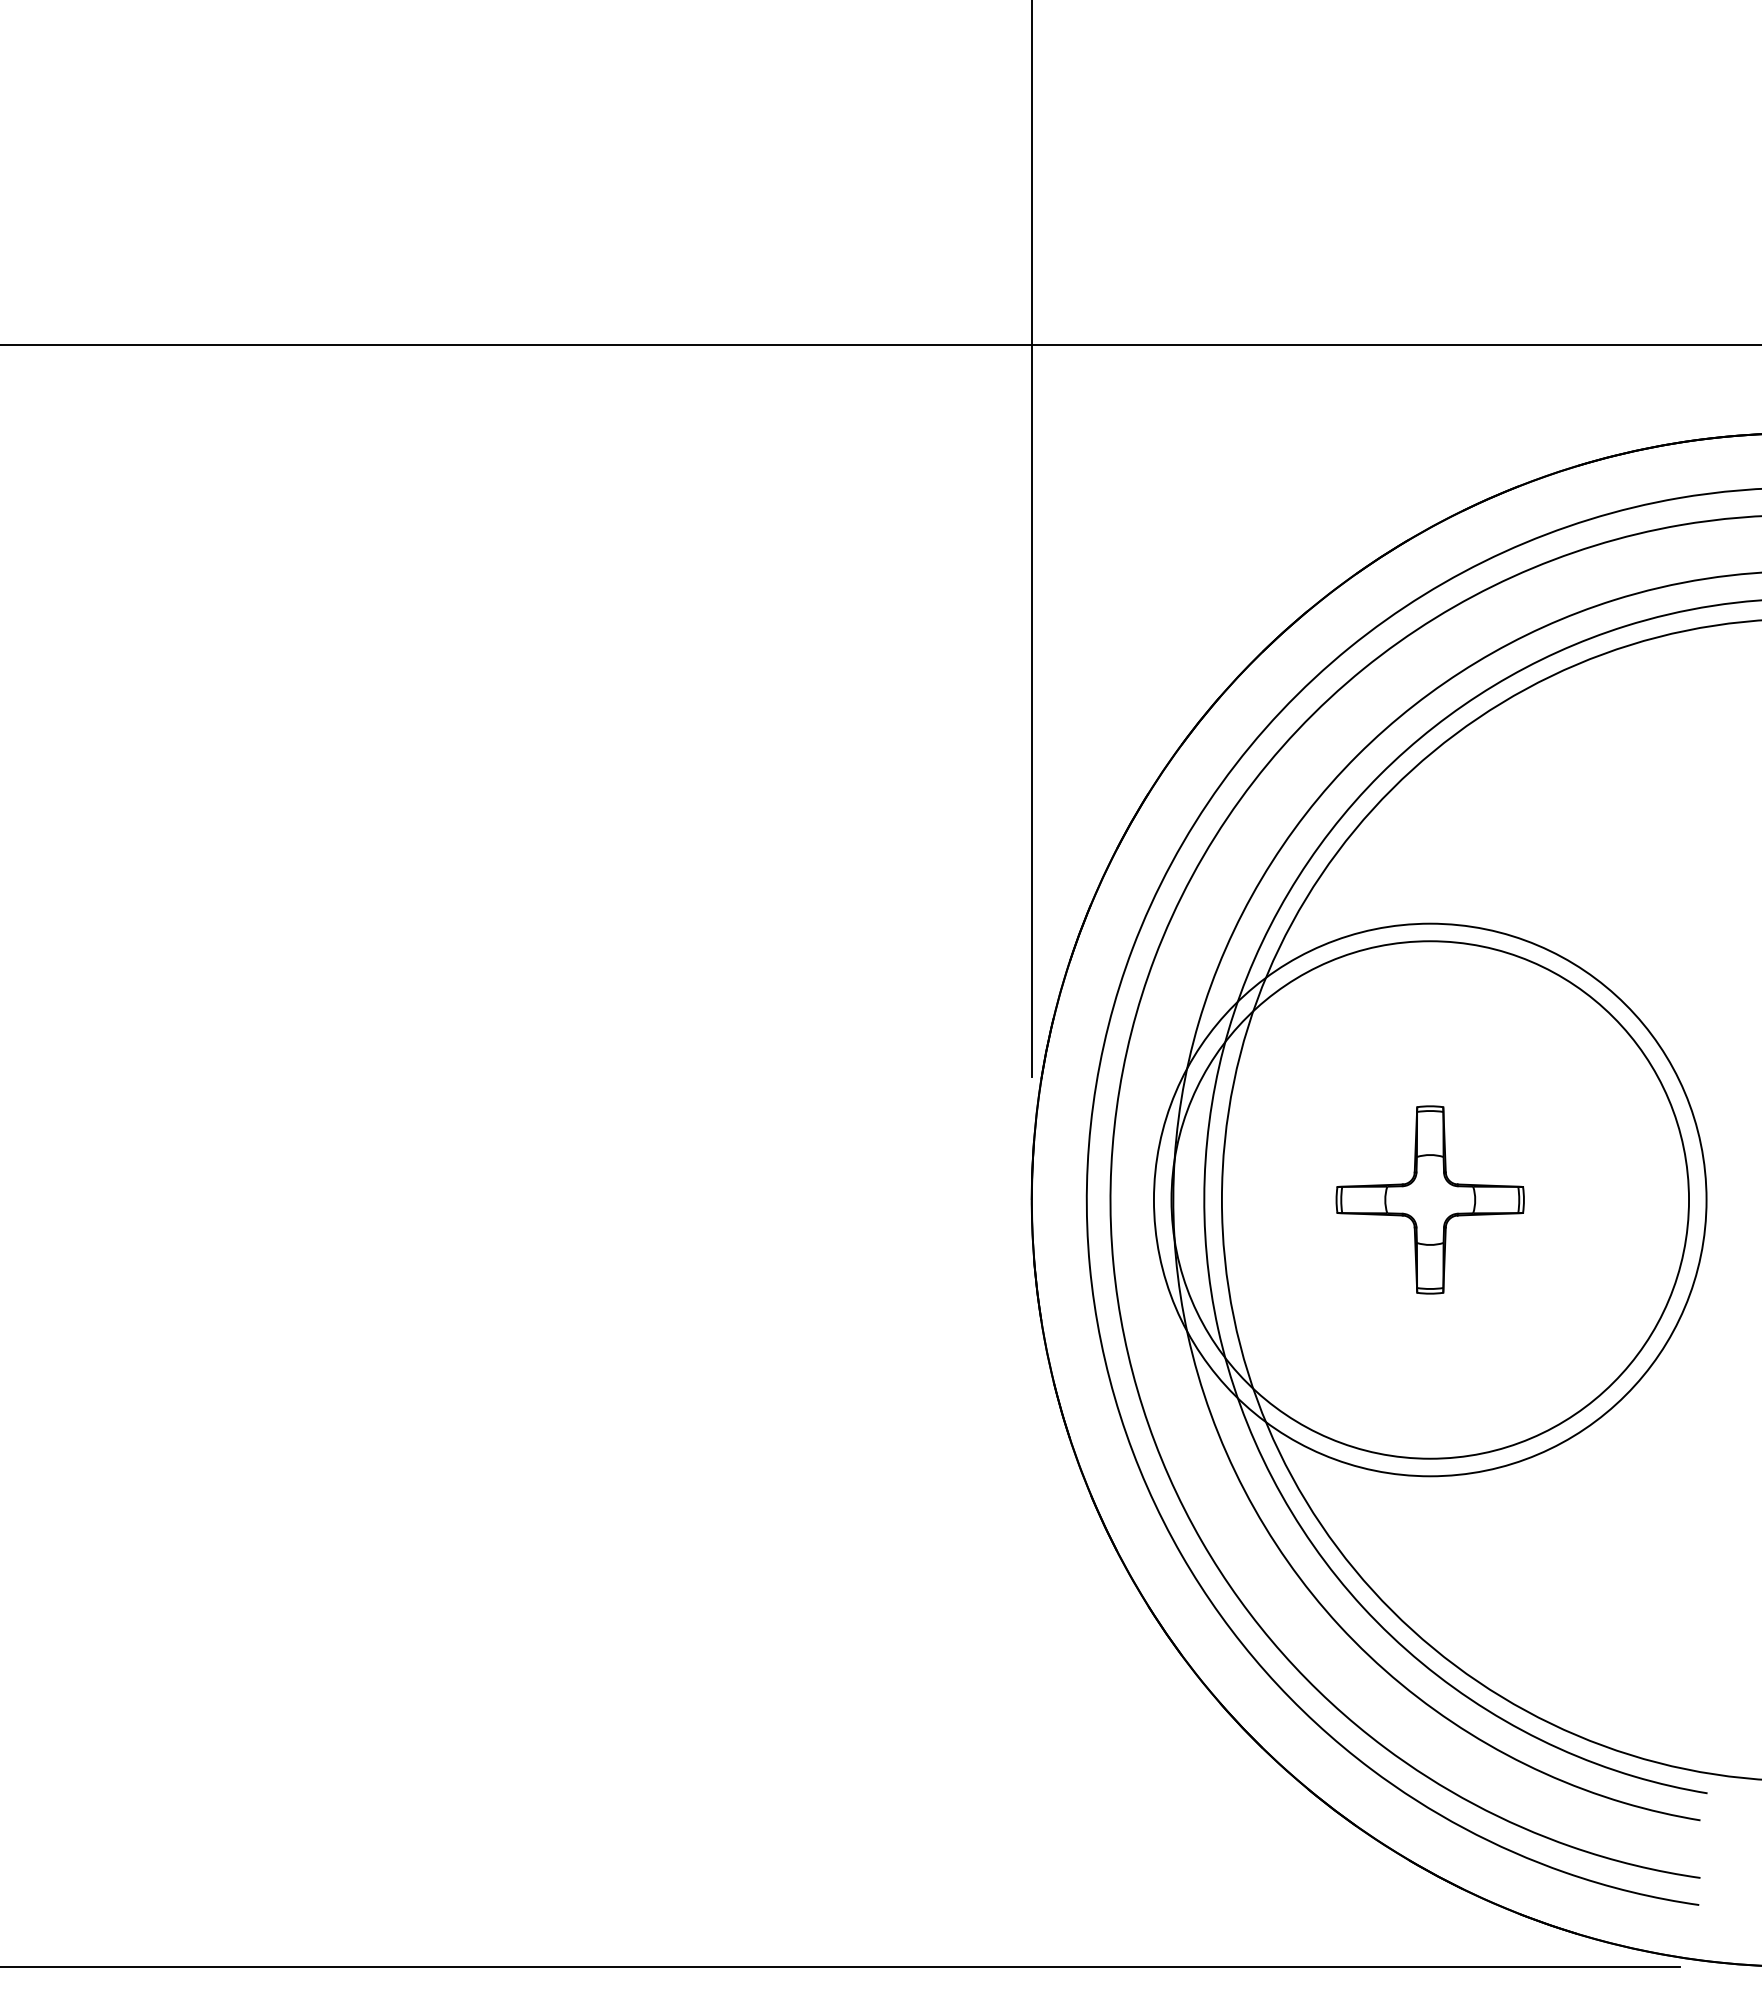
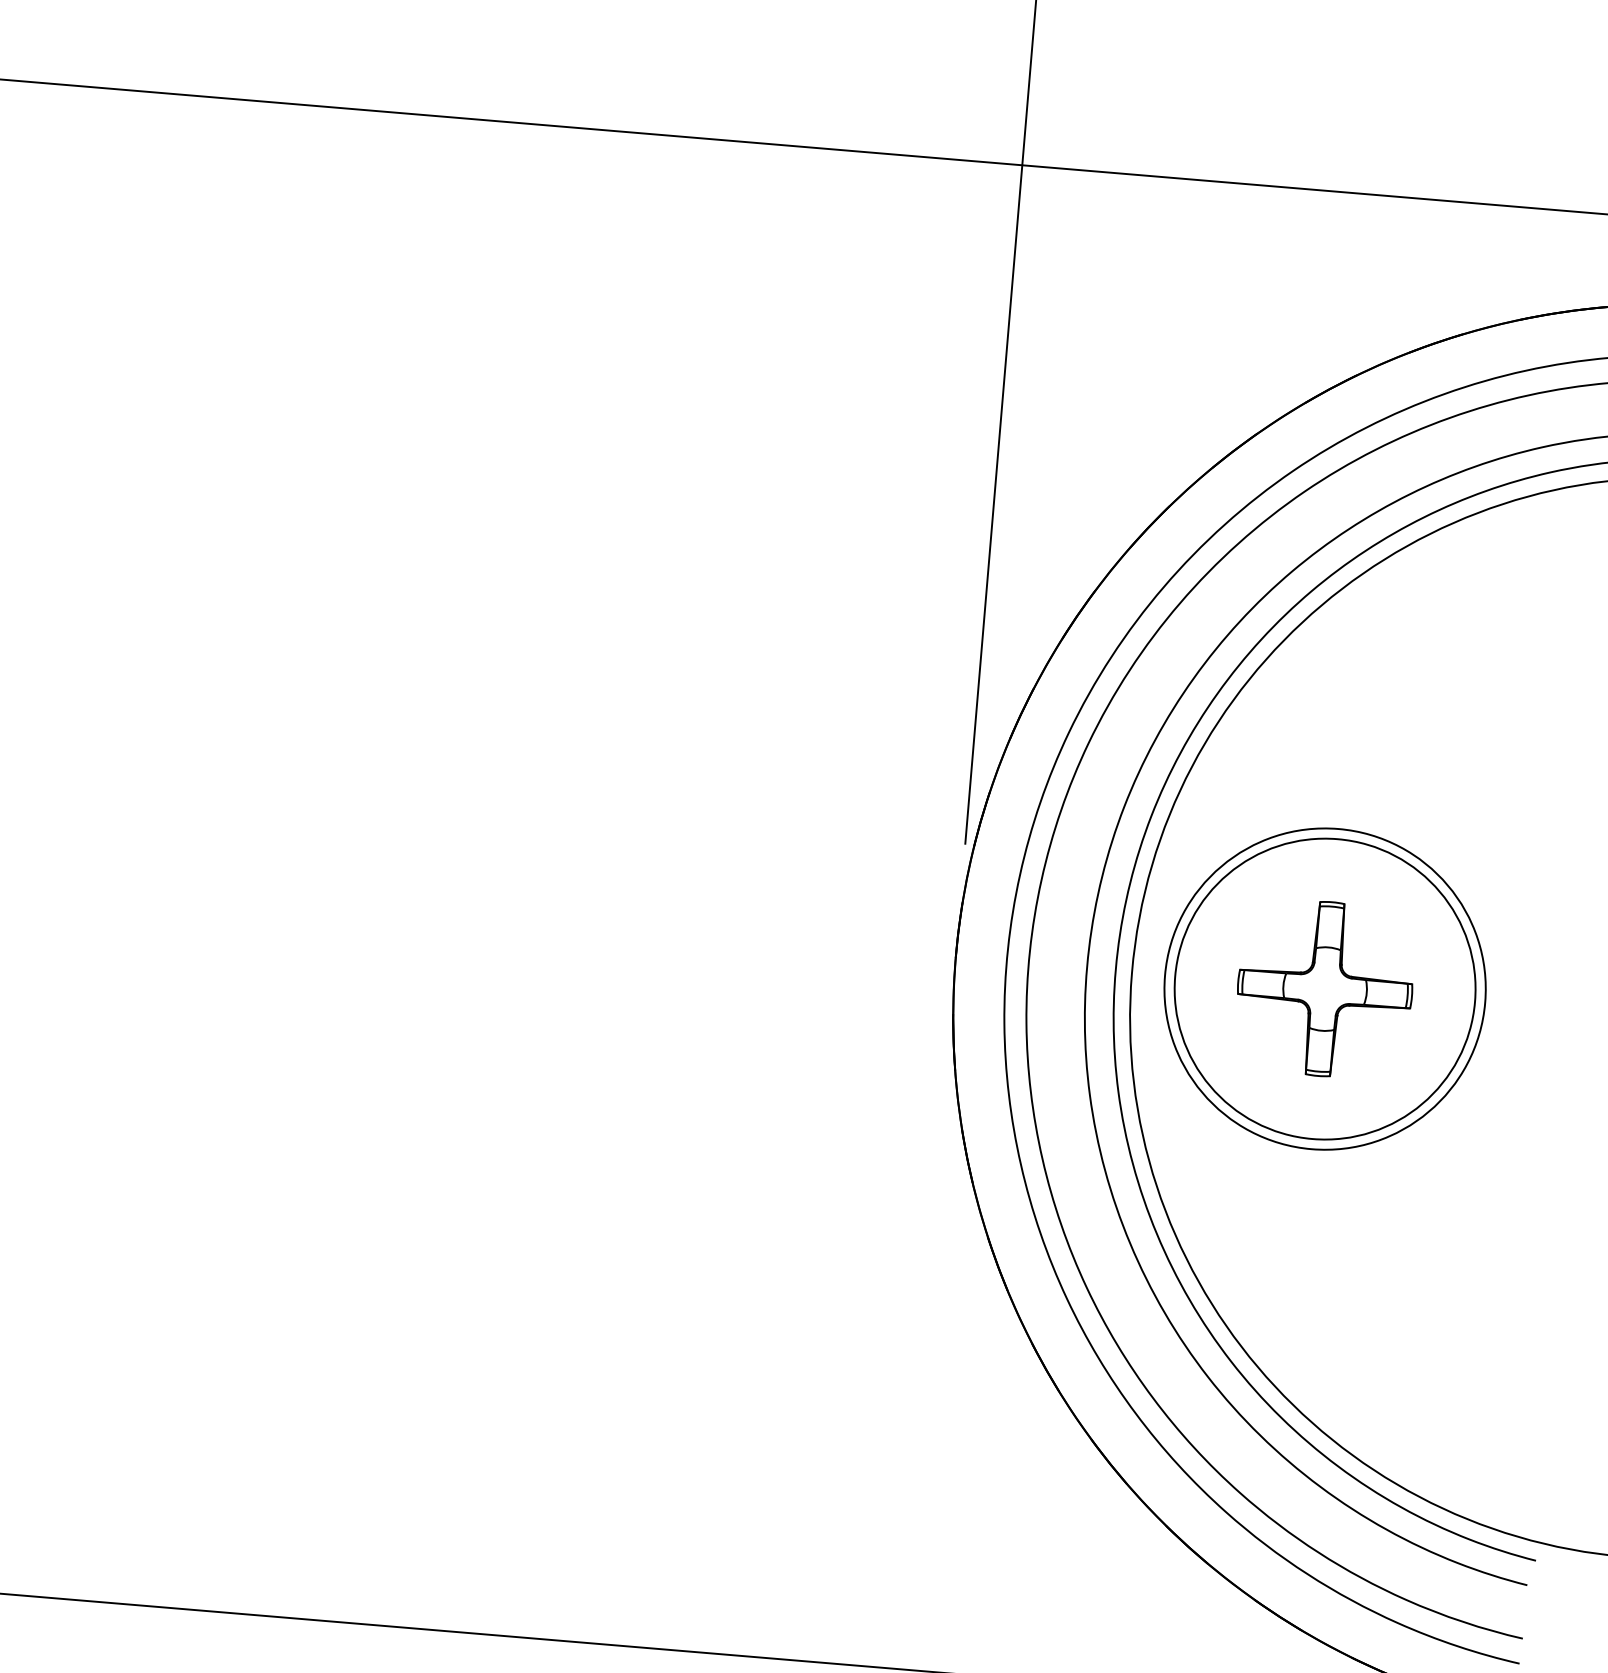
circle: (1429, 1199) -> (1324, 988), size x0.62
circle: (1429, 1199) -> (1324, 988), size x0.62

